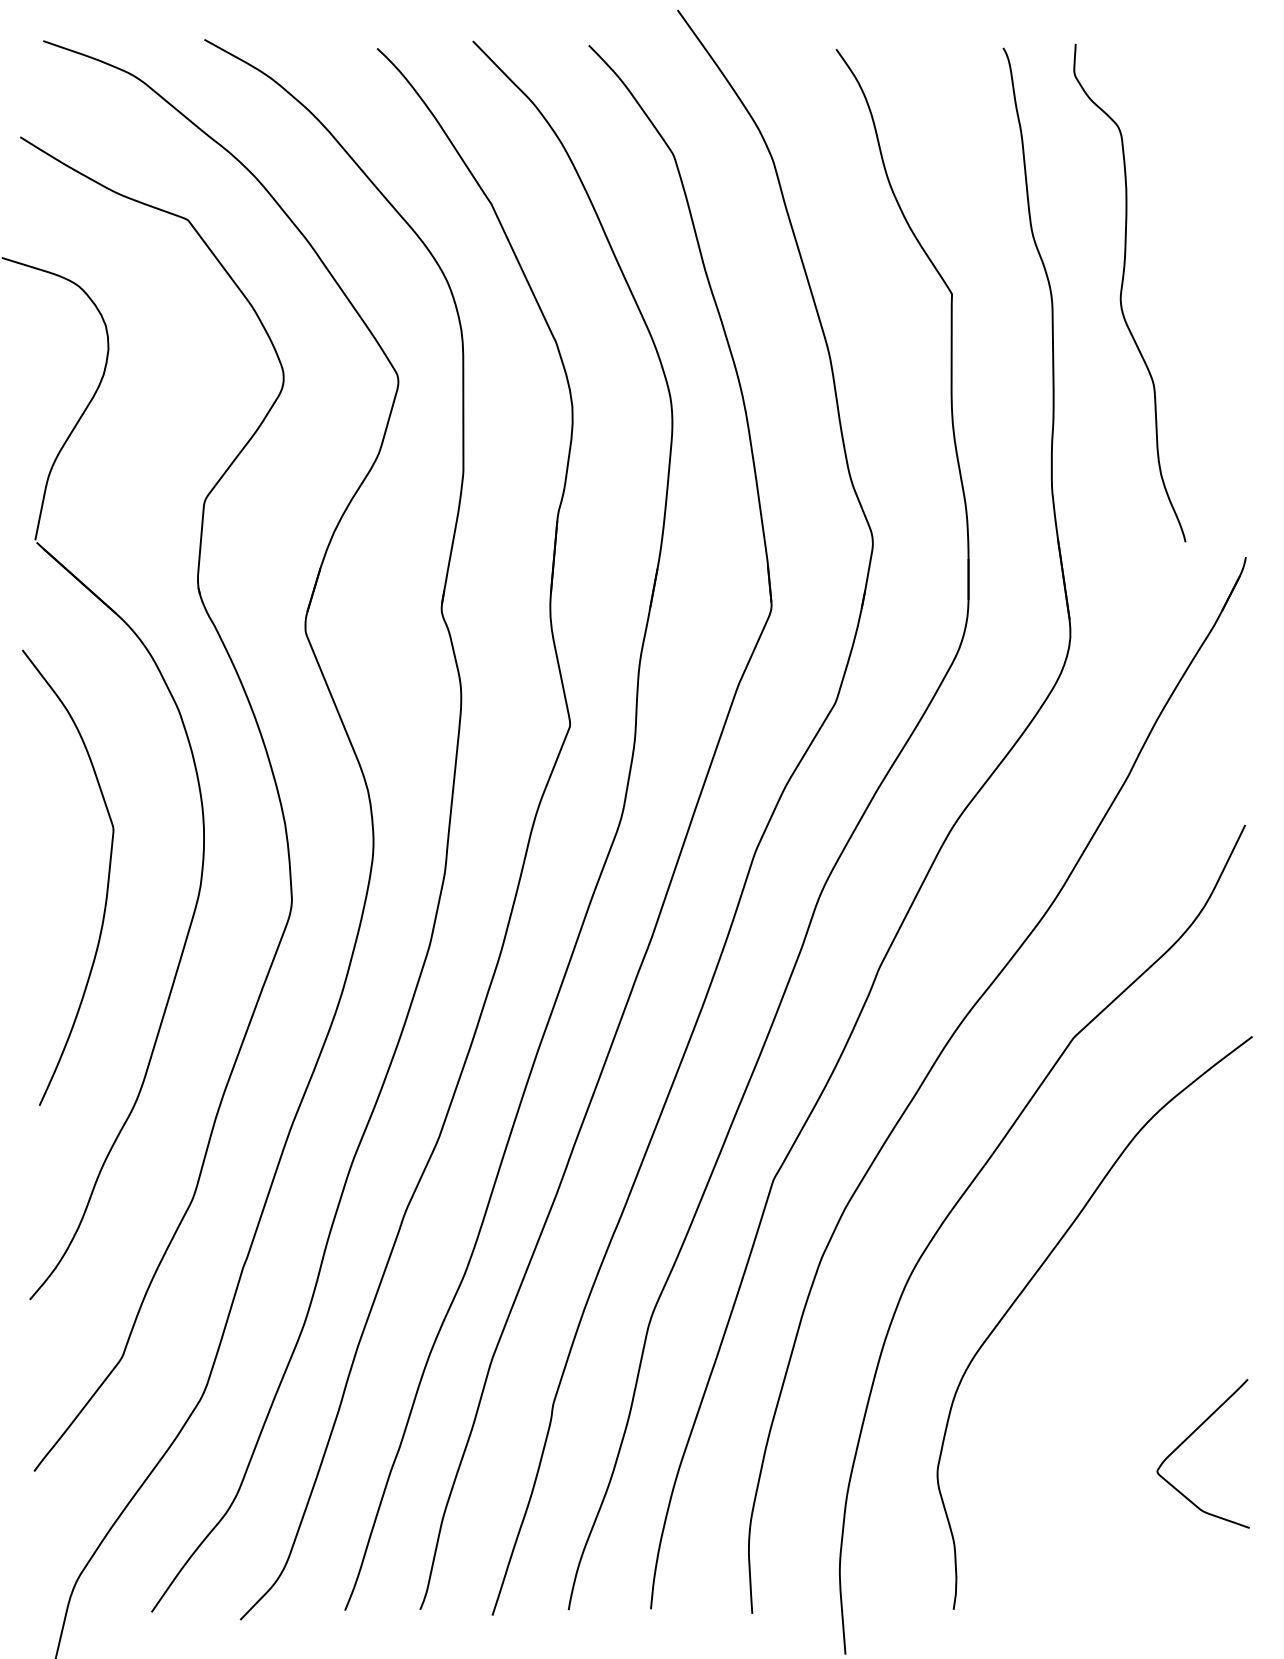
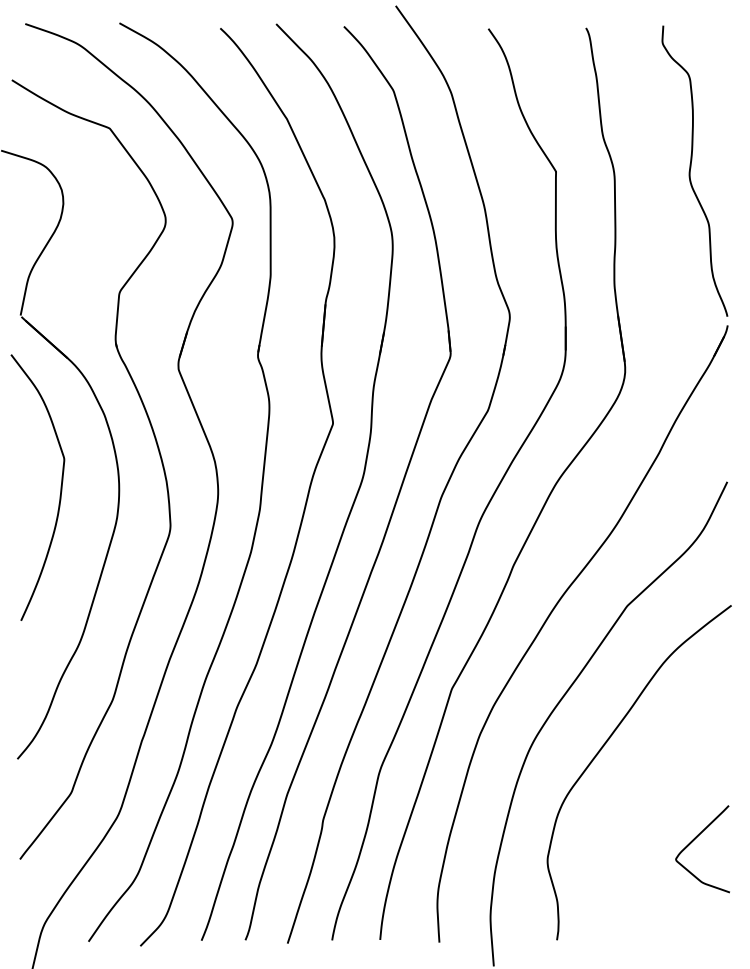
curve: (1123, 288) -> (691, 168), moved
curve: (106, 877) -> (60, 487), moved

